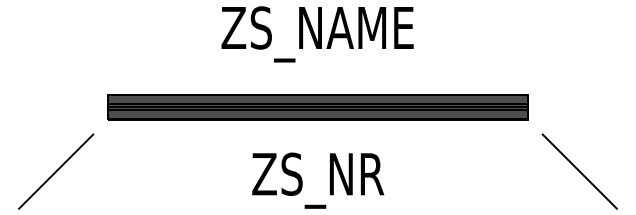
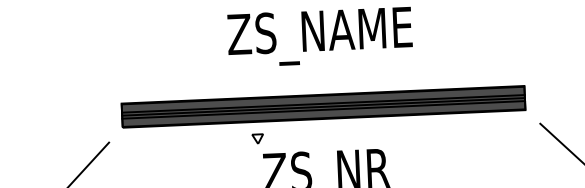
part: (247, 137) -> (257, 138), added

